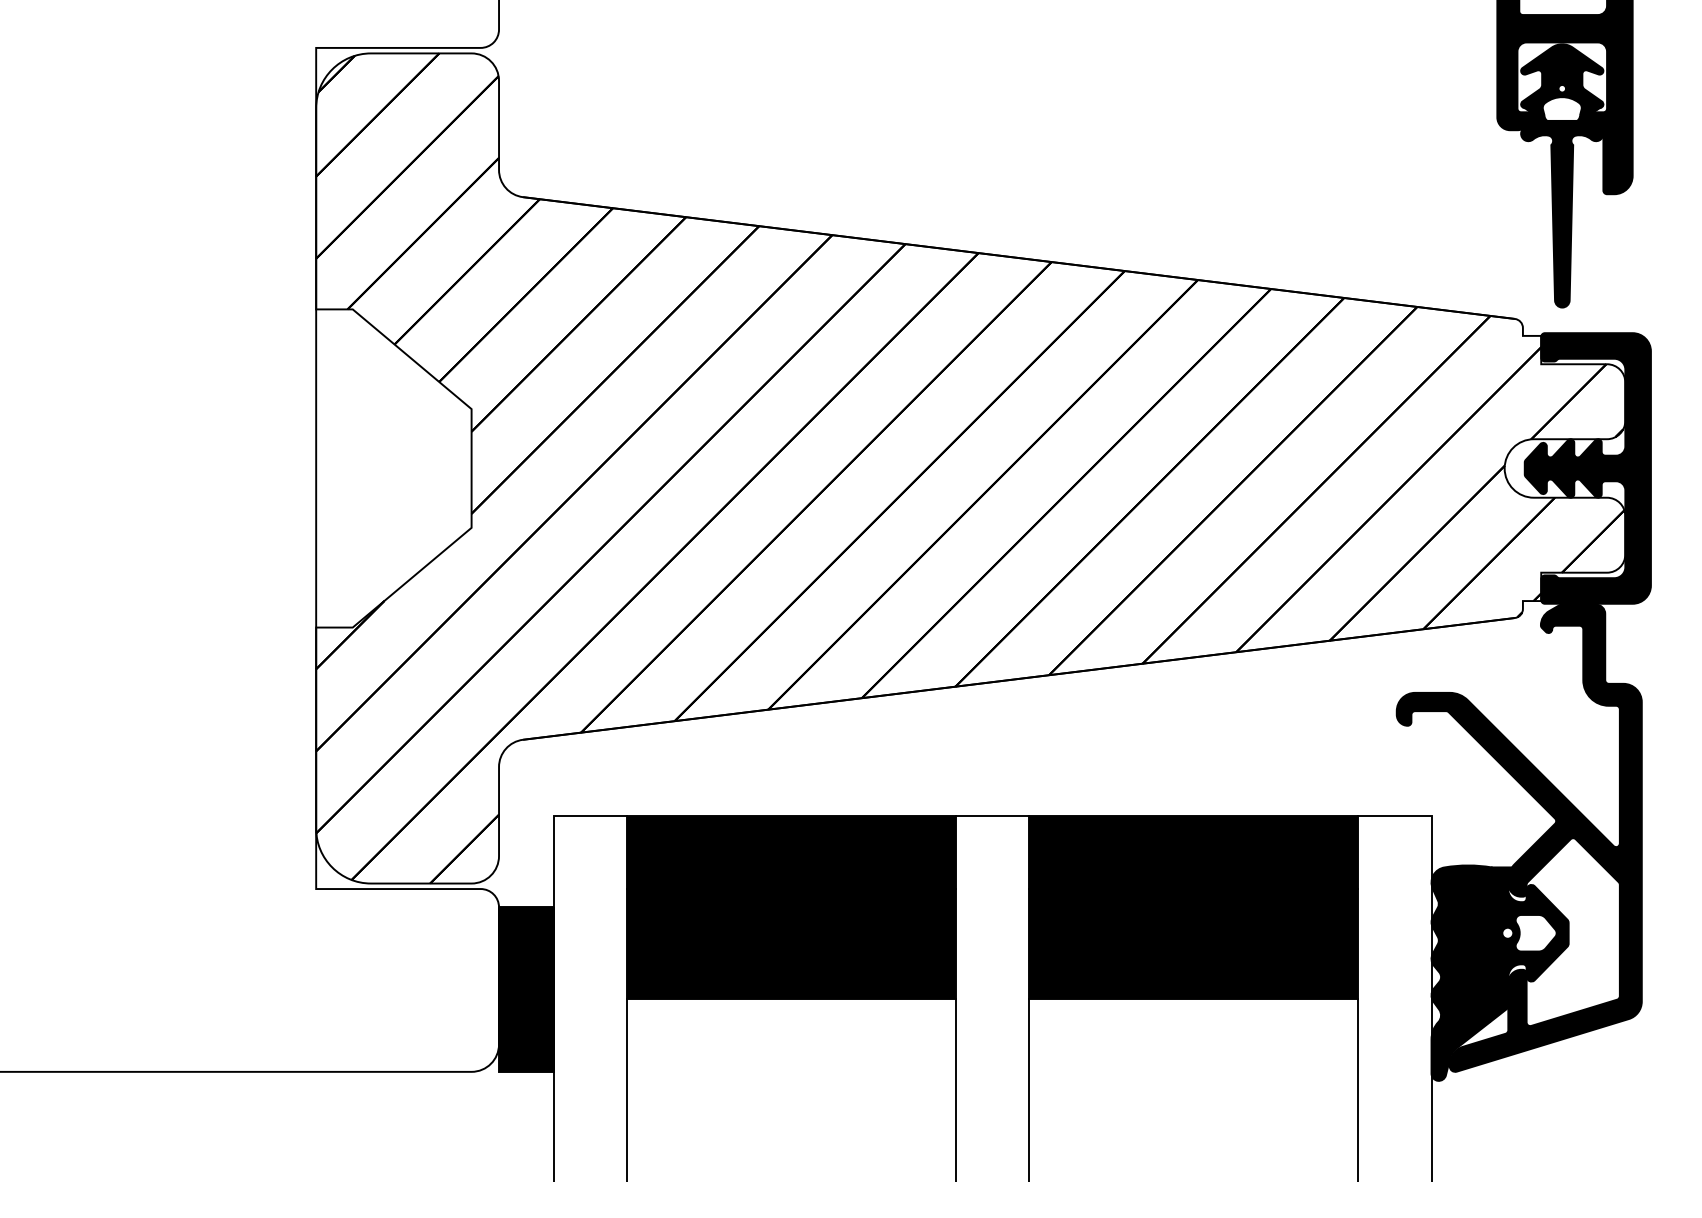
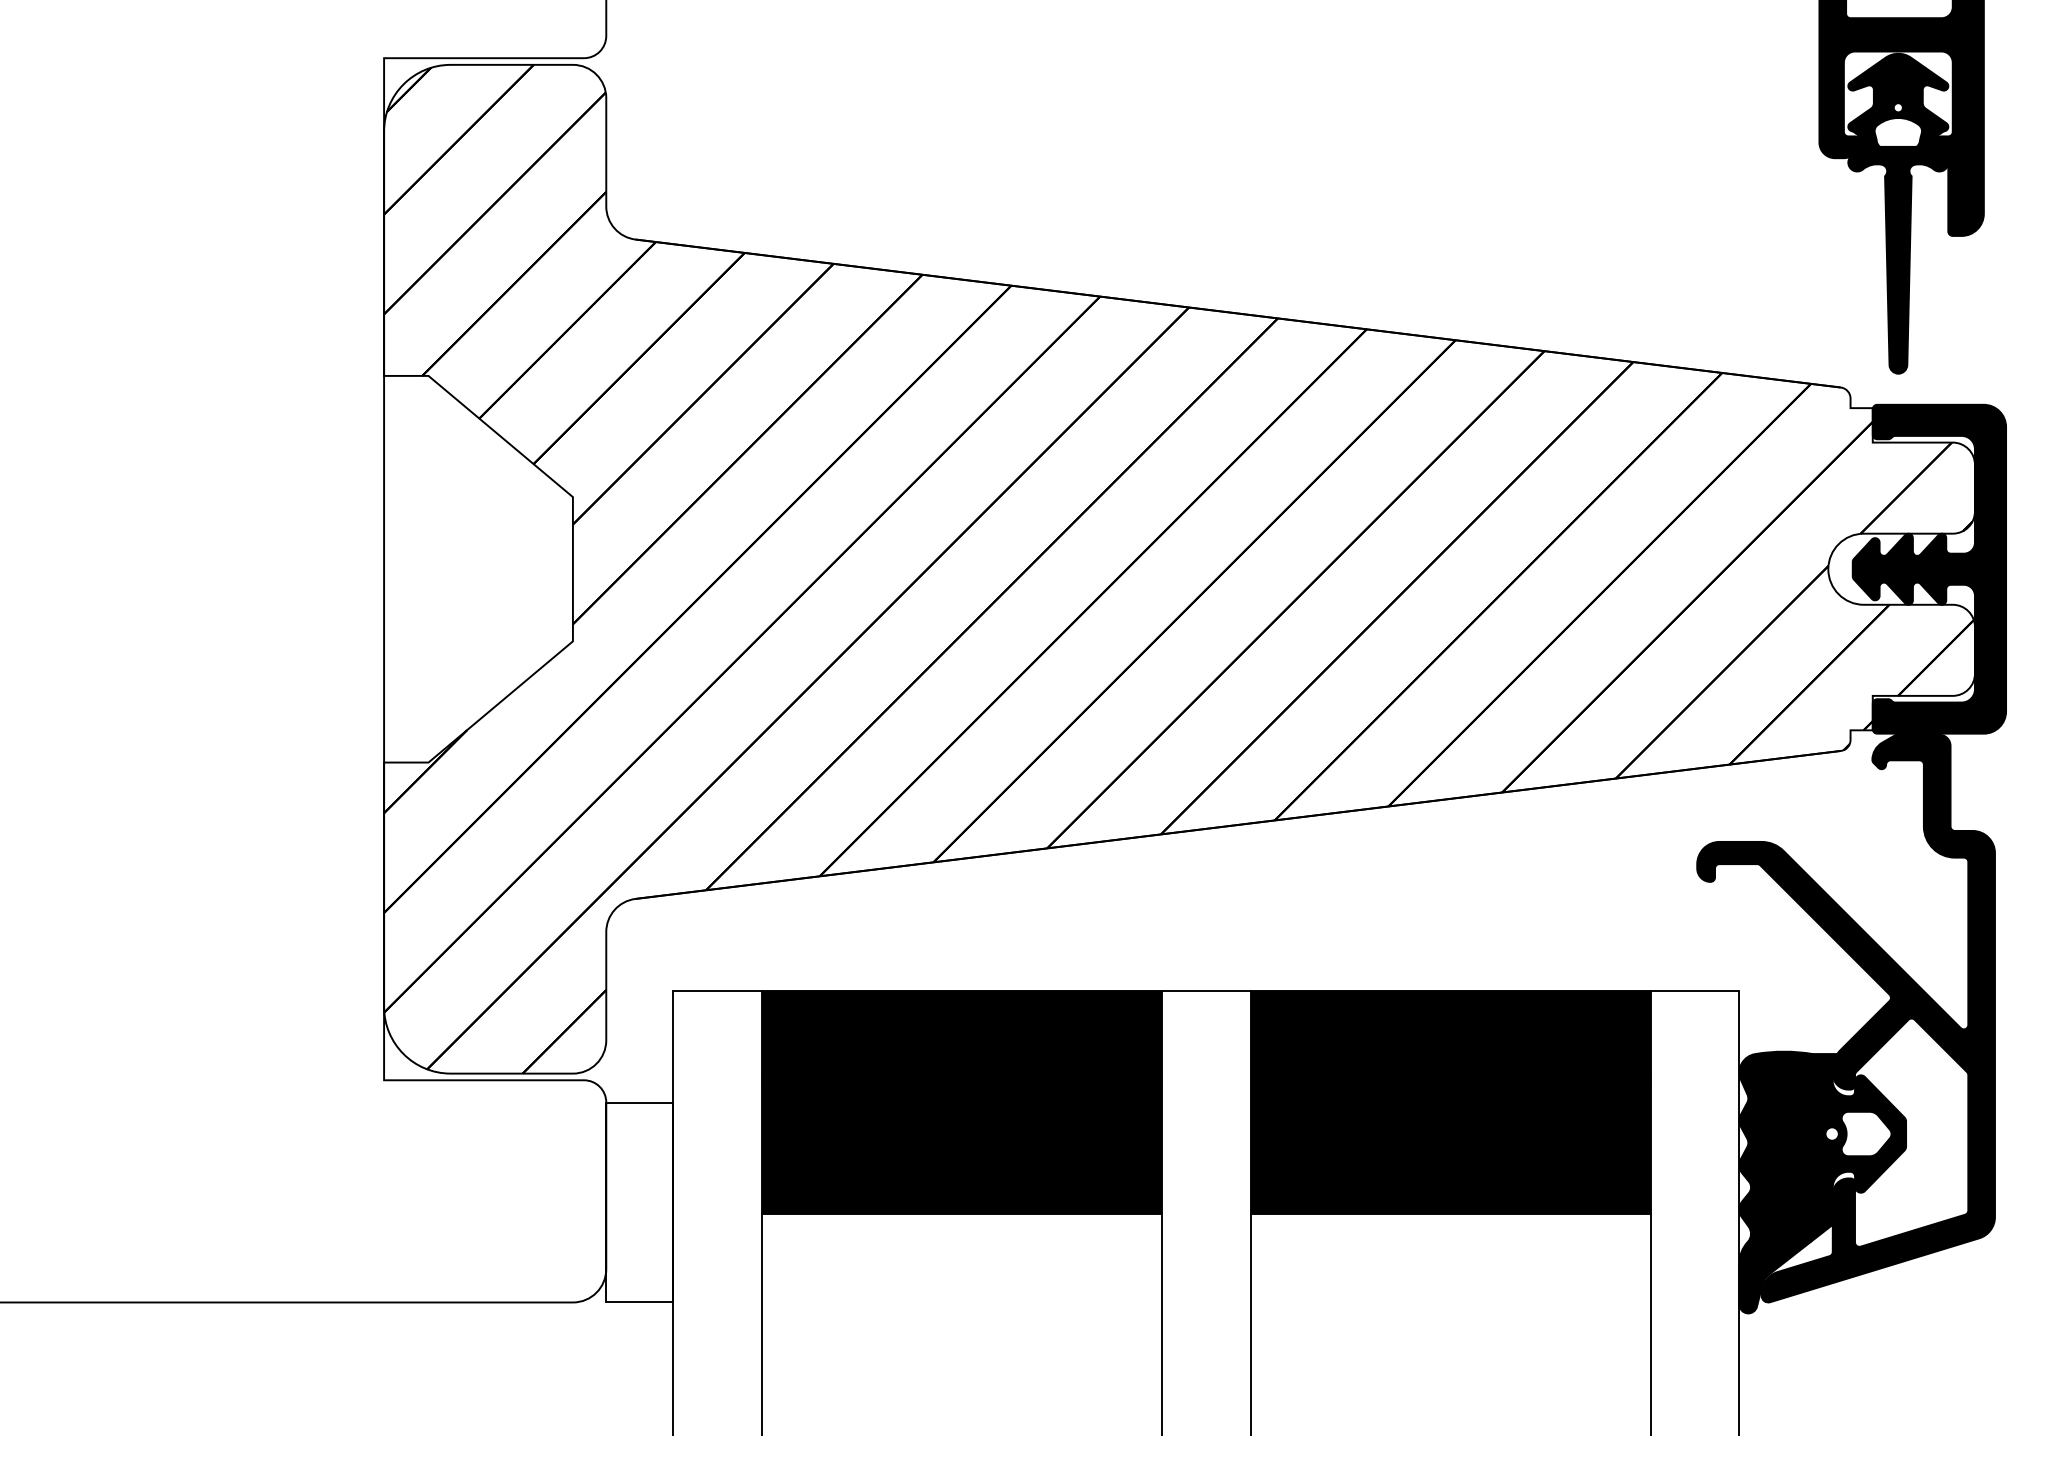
fill: (526, 989) -> (639, 1202), removed

